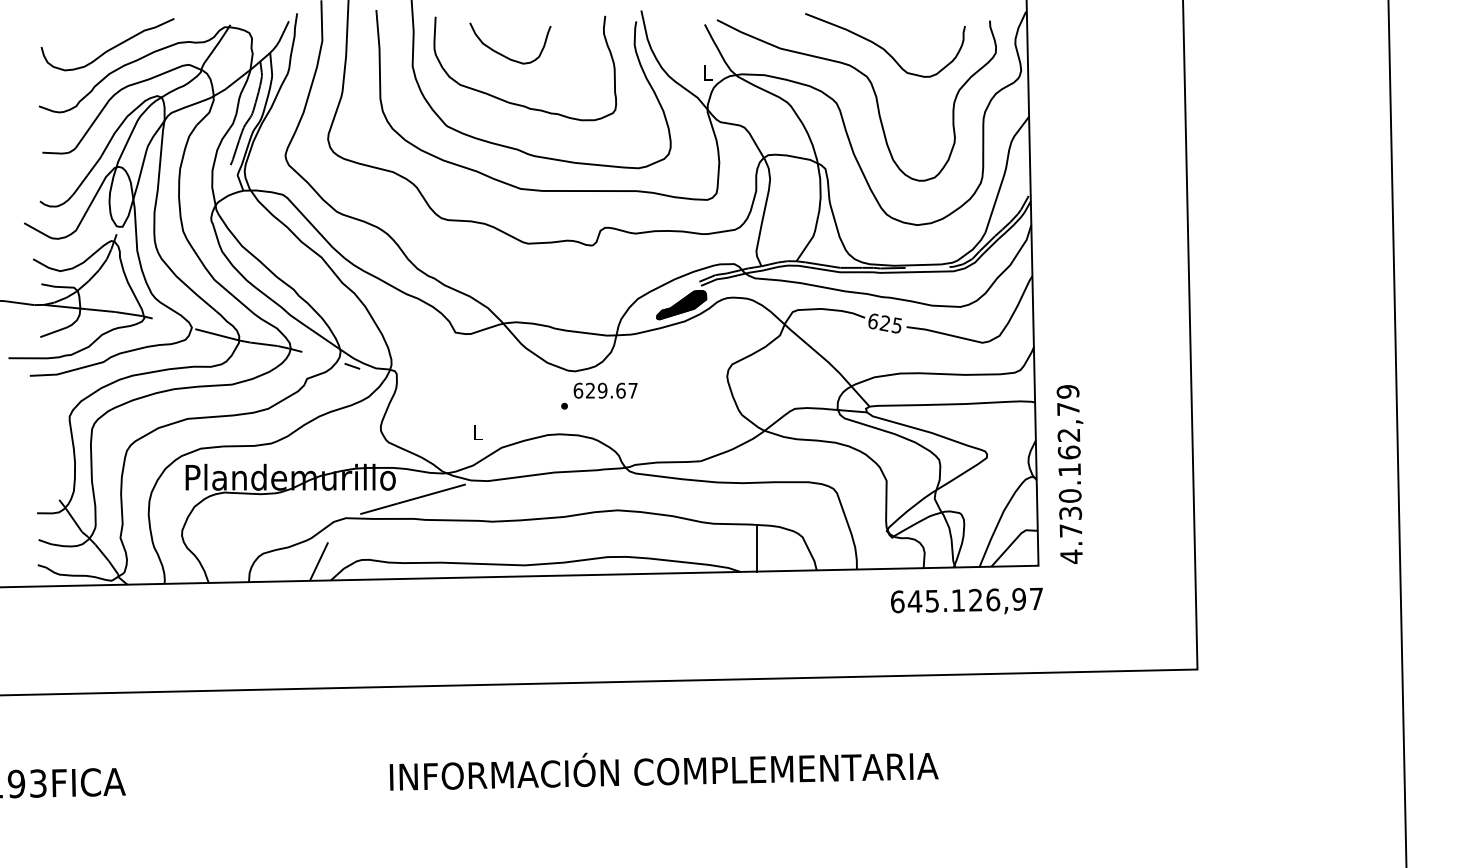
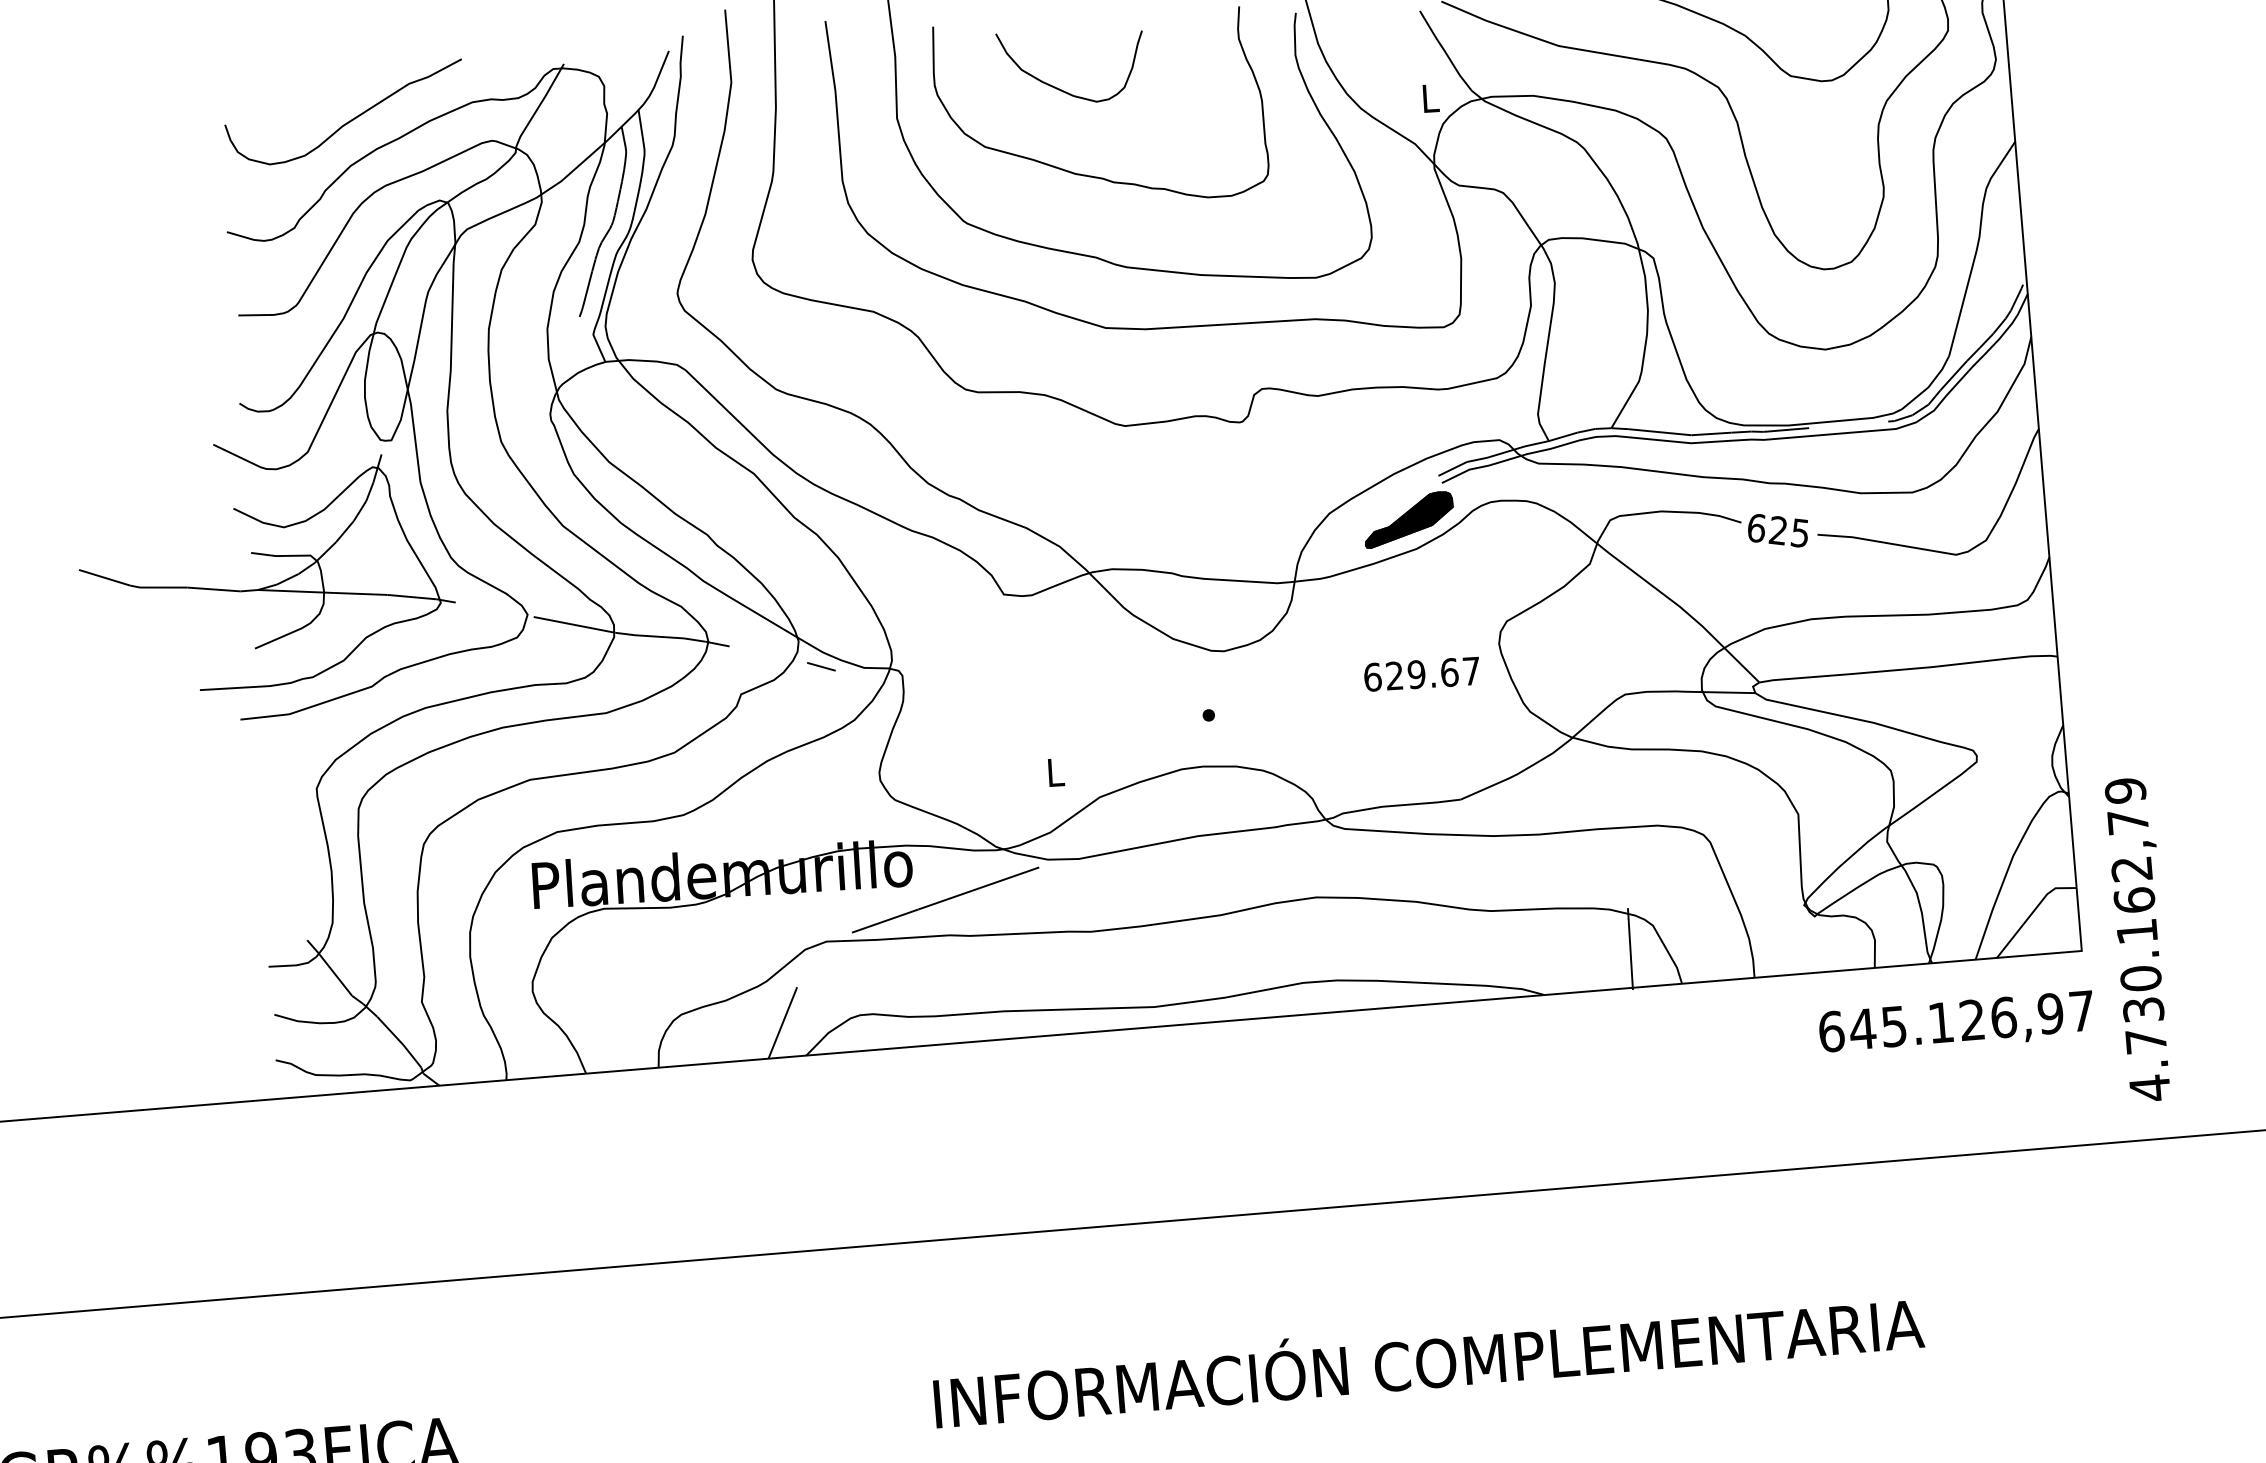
text: (605, 390) -> (1421, 673), moved
text: (1069, 474) -> (2137, 939), moved
line: (757, 549) -> (1630, 949), moved

